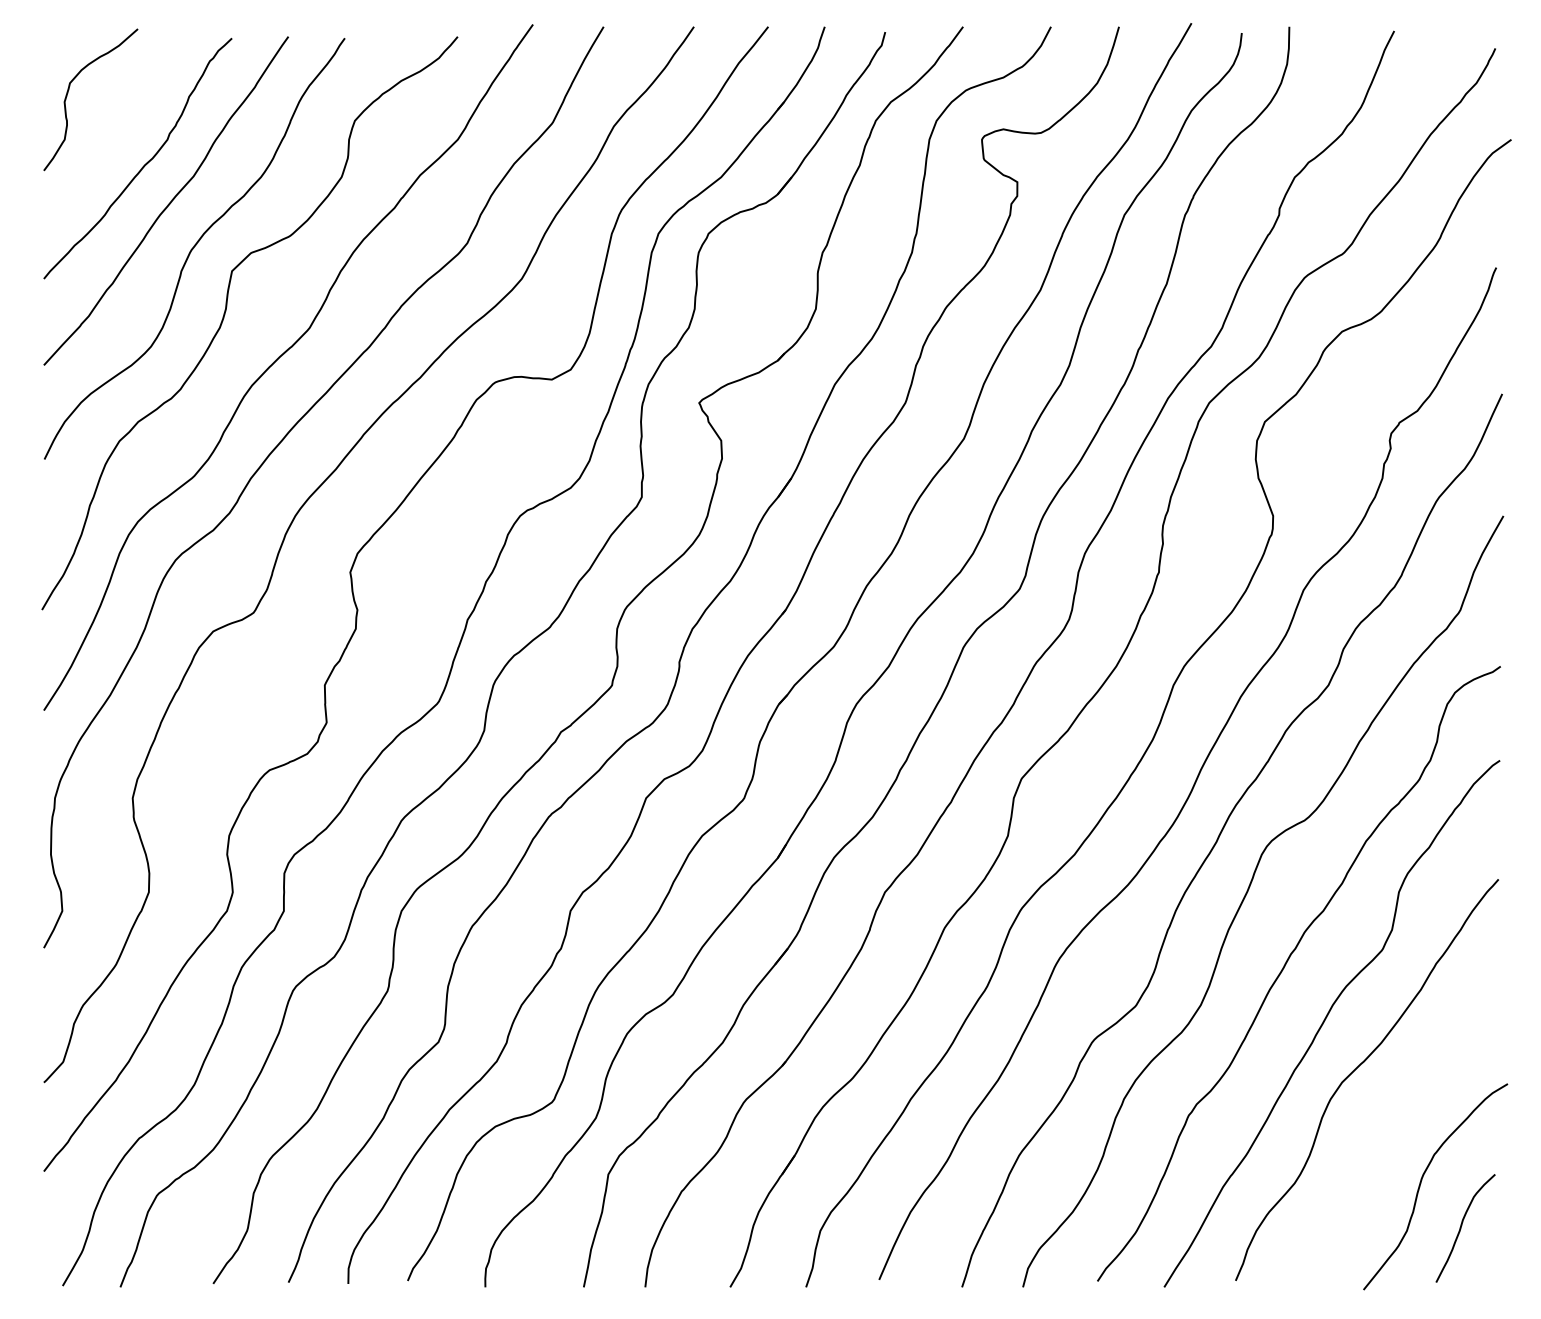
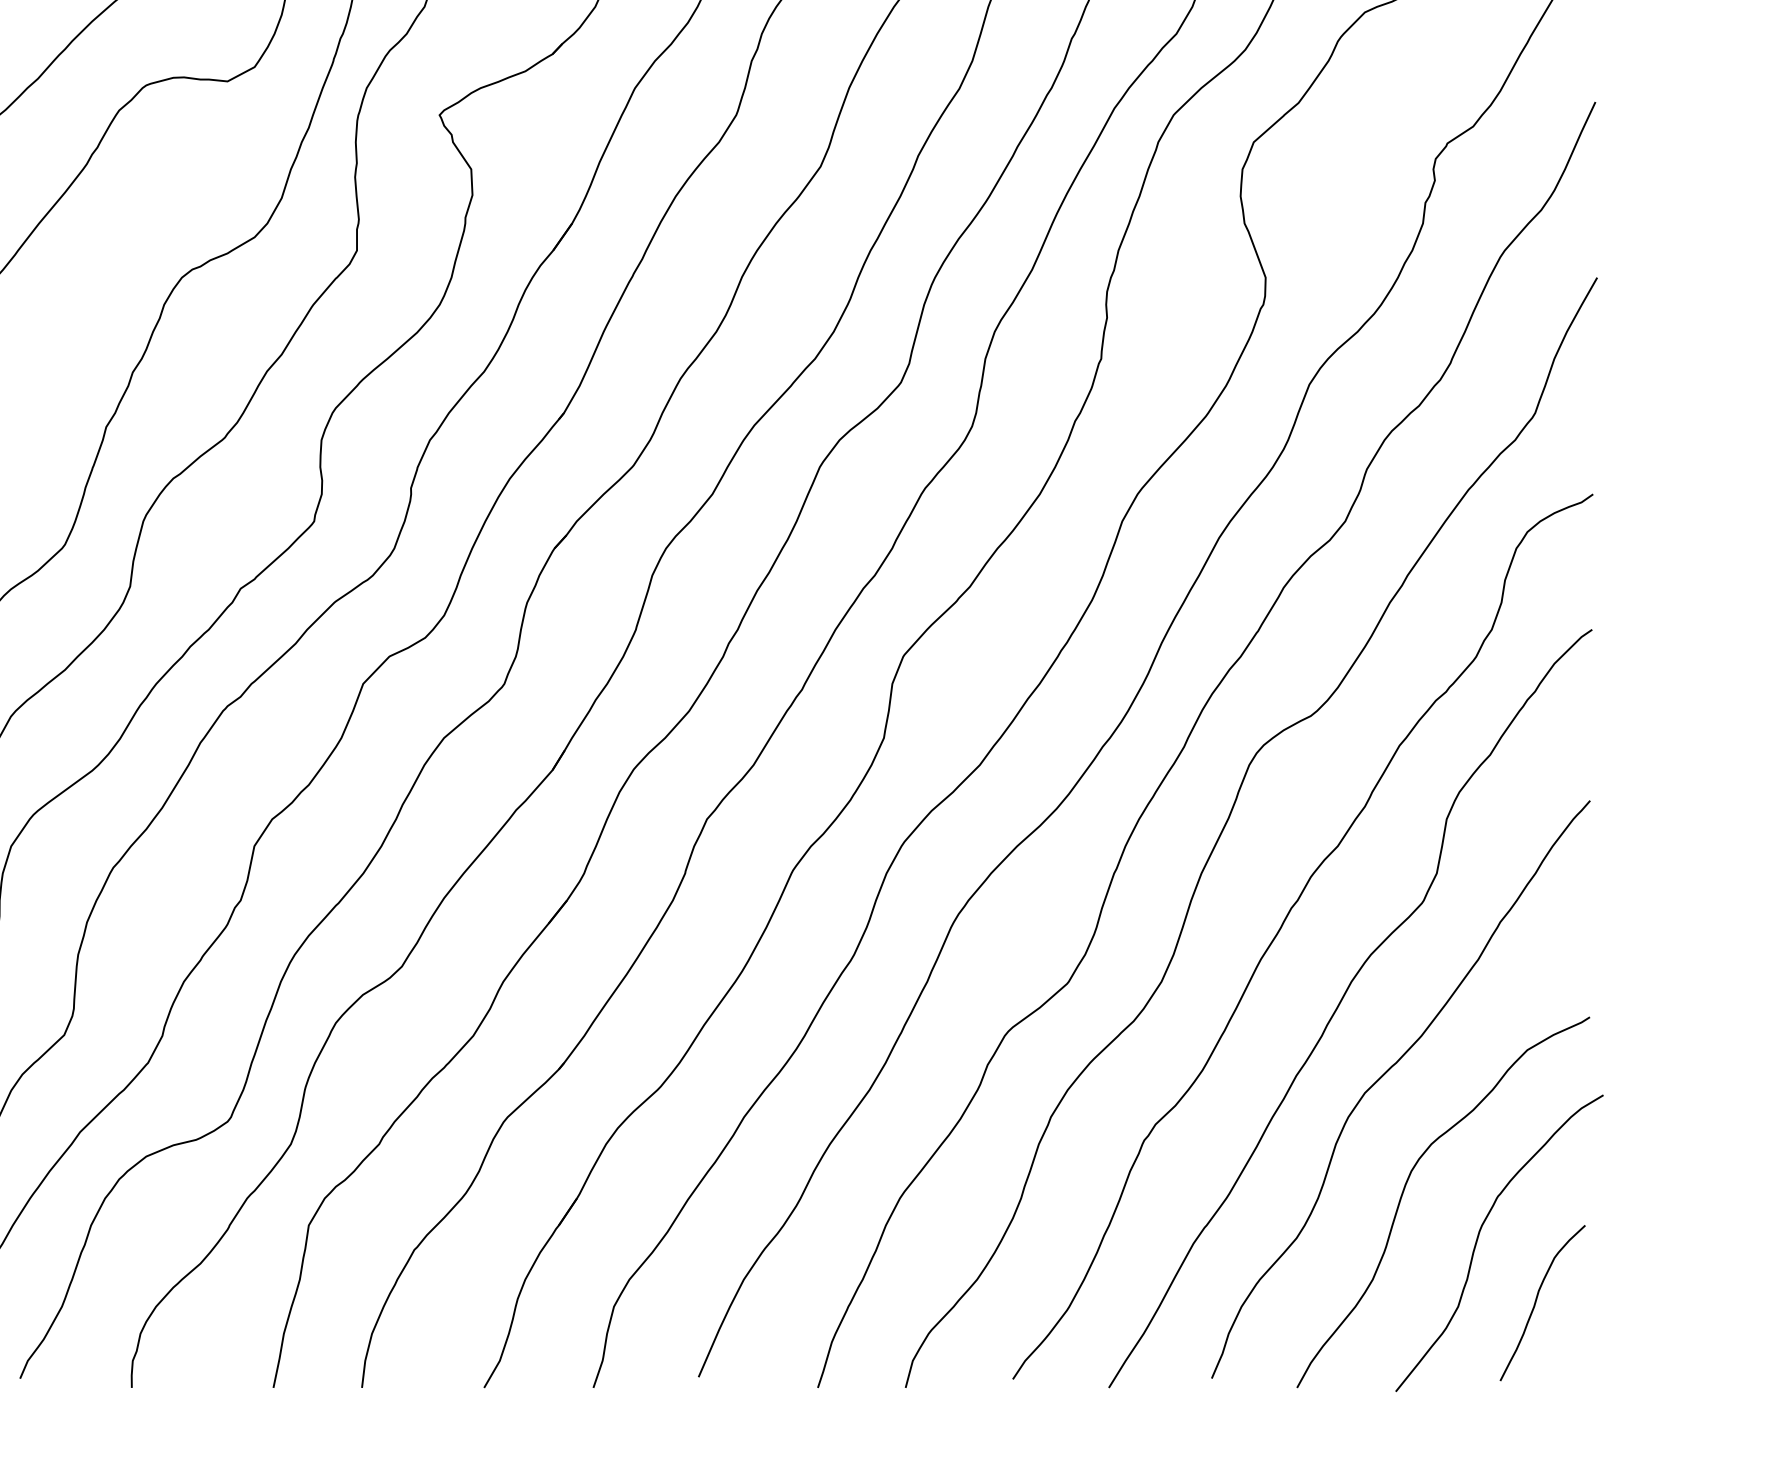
curve: (1370, 1149) -> (1405, 1189), added

